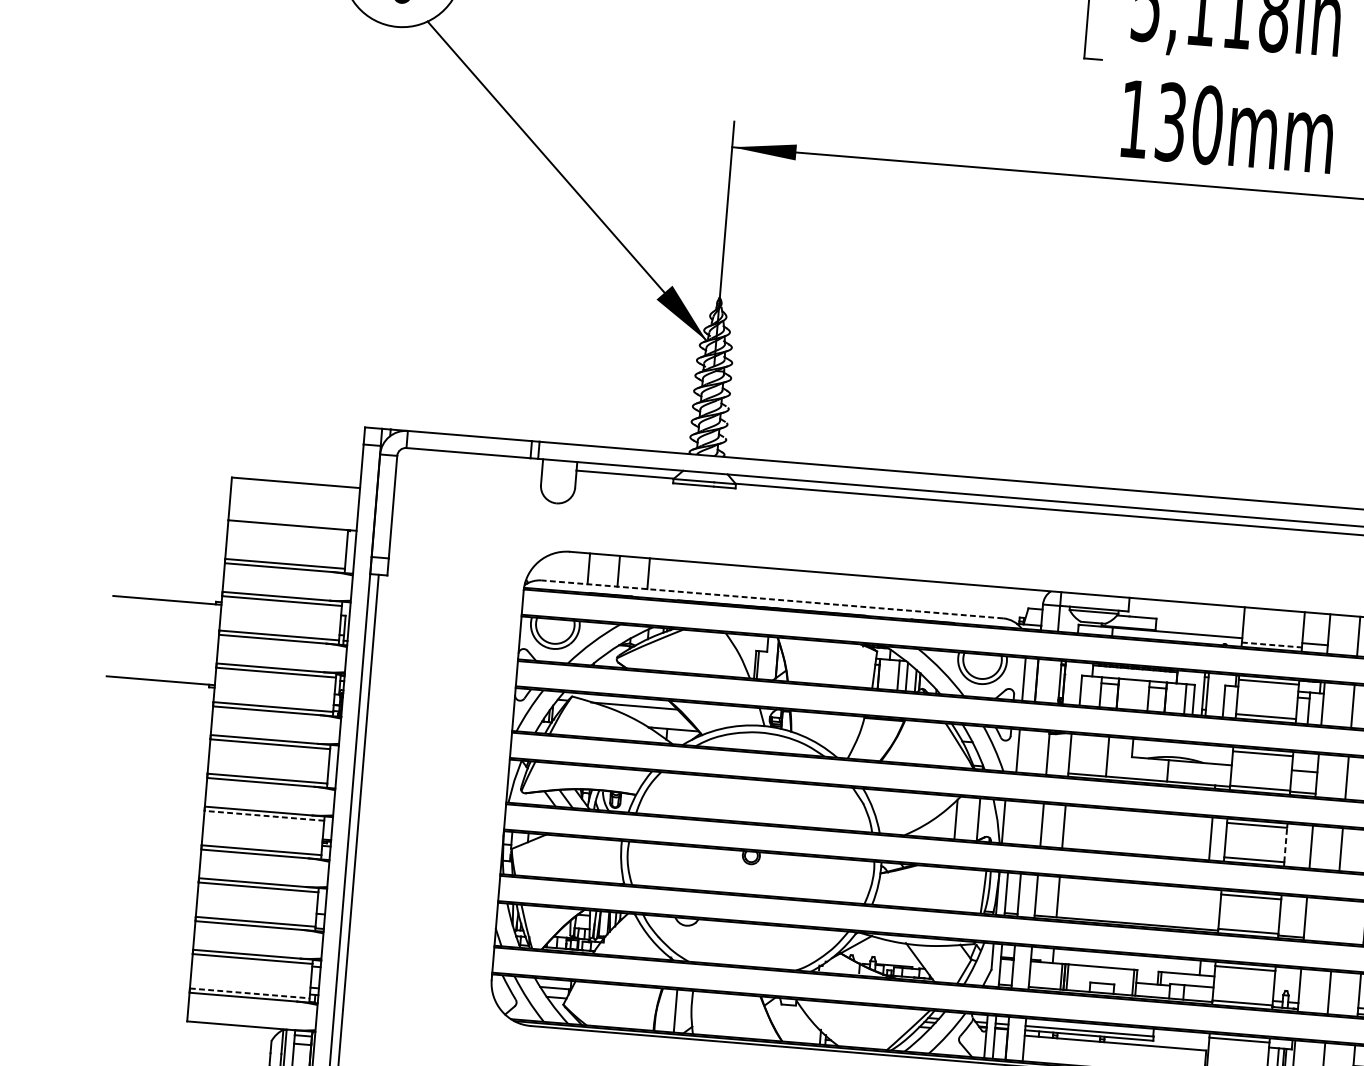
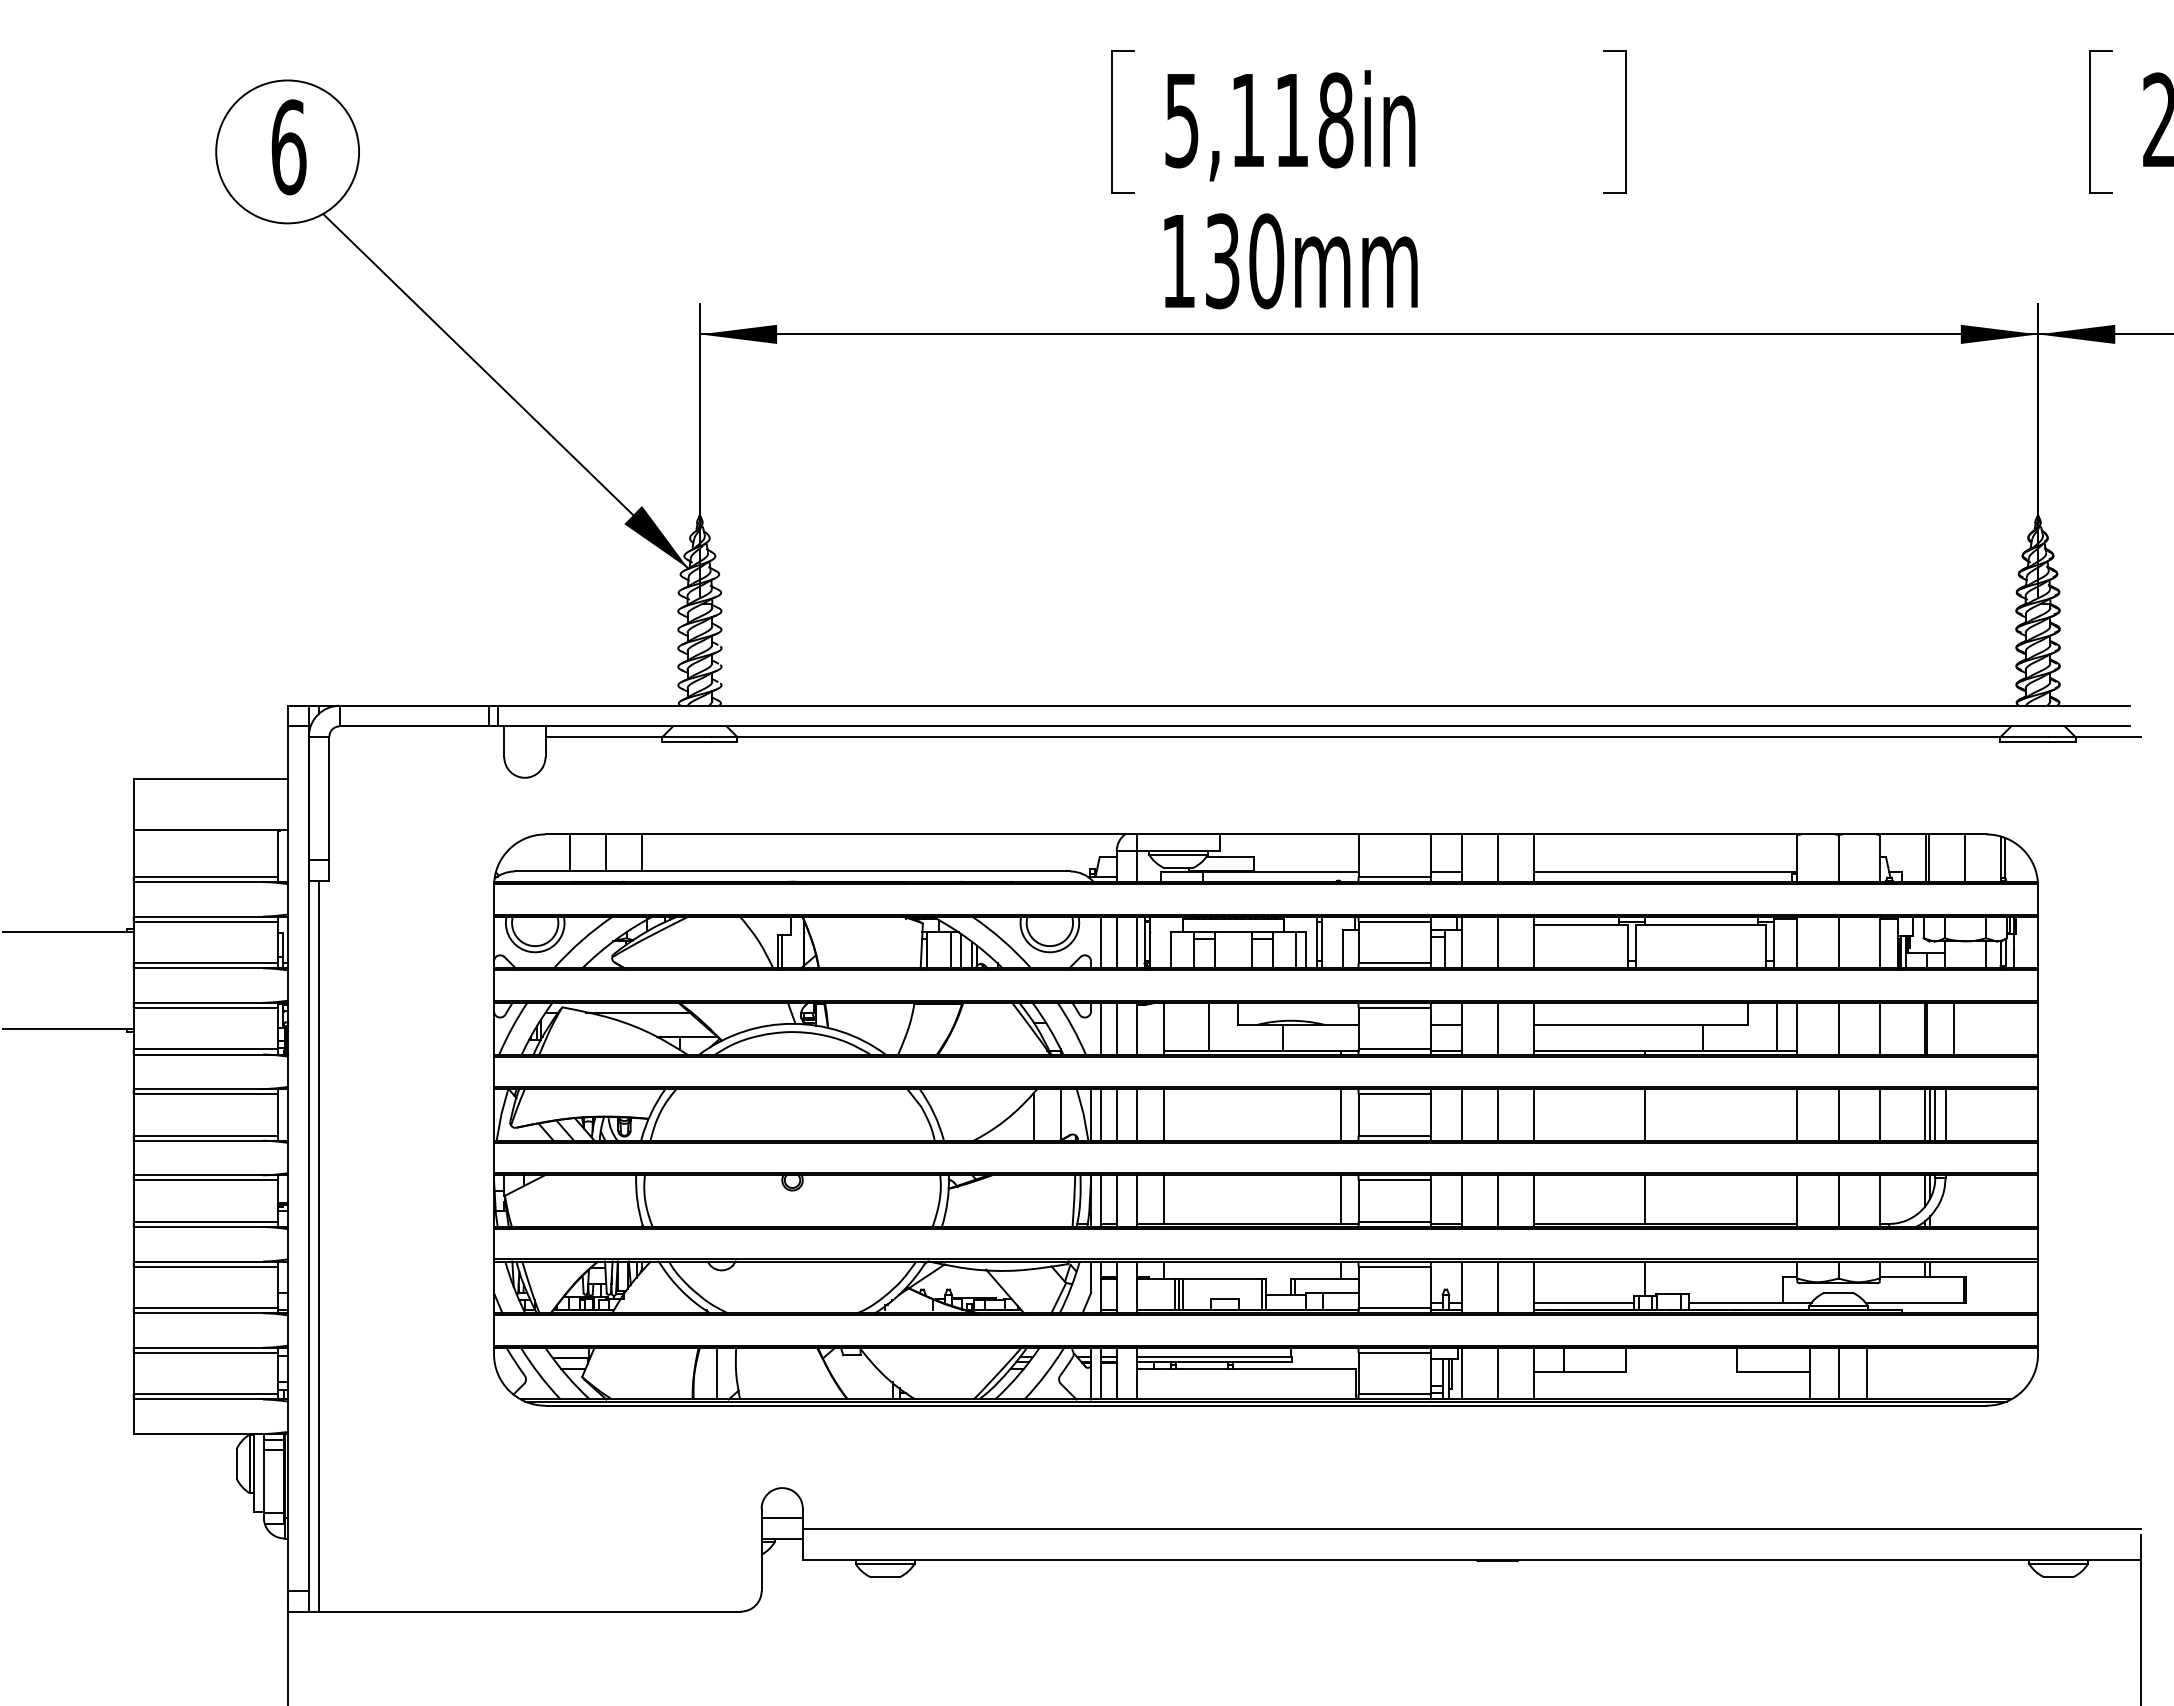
line: (772, 599) -> (792, 871), dashed -> solid
line: (1272, 644) -> (1395, 876), dashed -> solid
line: (1053, 681) -> (1137, 942), added
line: (1030, 751) -> (1116, 1028), added
line: (264, 815) -> (205, 1180), dashed -> solid
line: (1012, 822) -> (1101, 1114), added
line: (1024, 823) -> (1116, 1114), added
line: (1285, 844) -> (1430, 1114), dashed -> solid
line: (1204, 909) -> (1340, 1199), added
line: (1335, 921) -> (1497, 1201), added
line: (250, 993) -> (206, 1394), dashed -> solid

